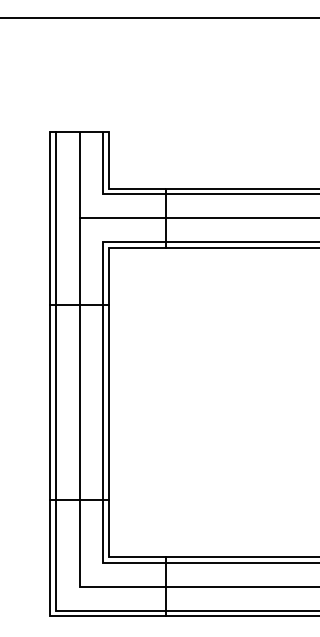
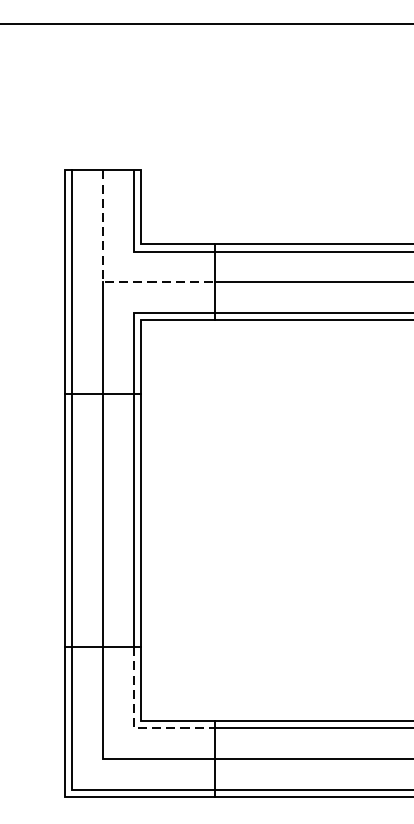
line: (79, 218) -> (102, 282), solid -> dashed
line: (103, 563) -> (133, 728), solid -> dashed

